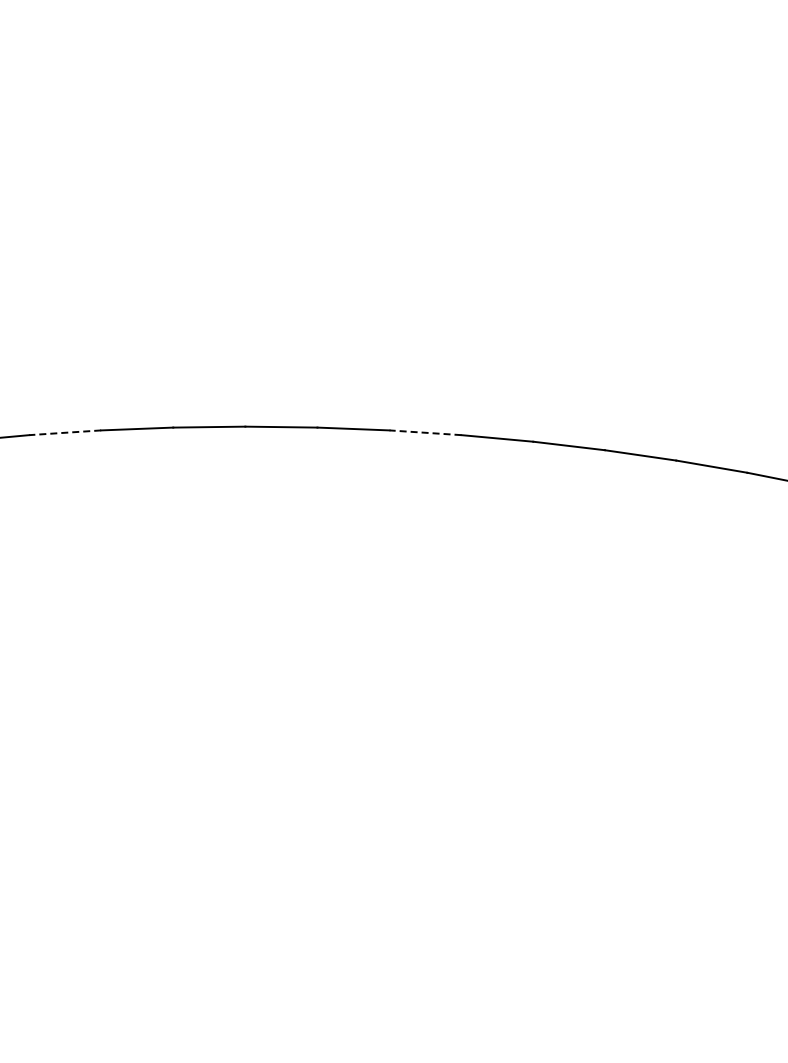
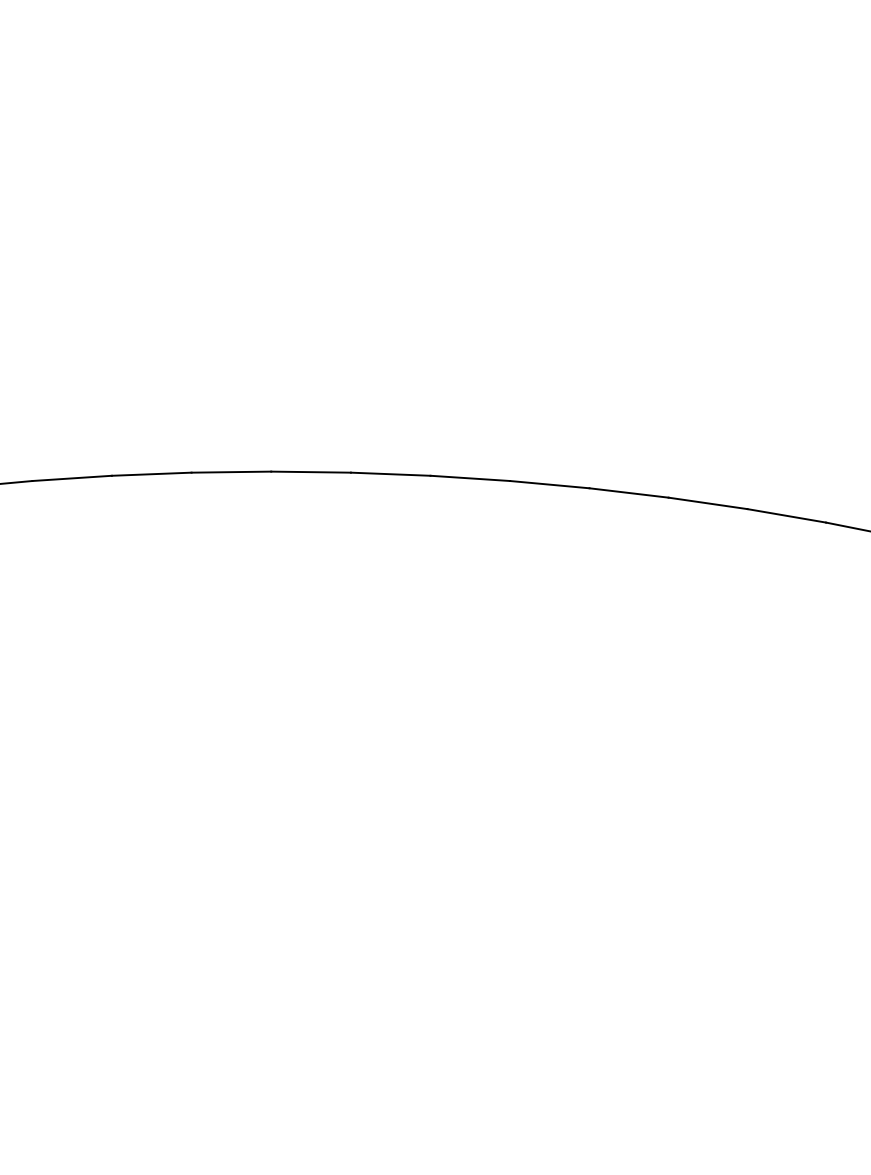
line: (64, 432) -> (71, 478), dashed -> solid
line: (425, 432) -> (470, 478), dashed -> solid

